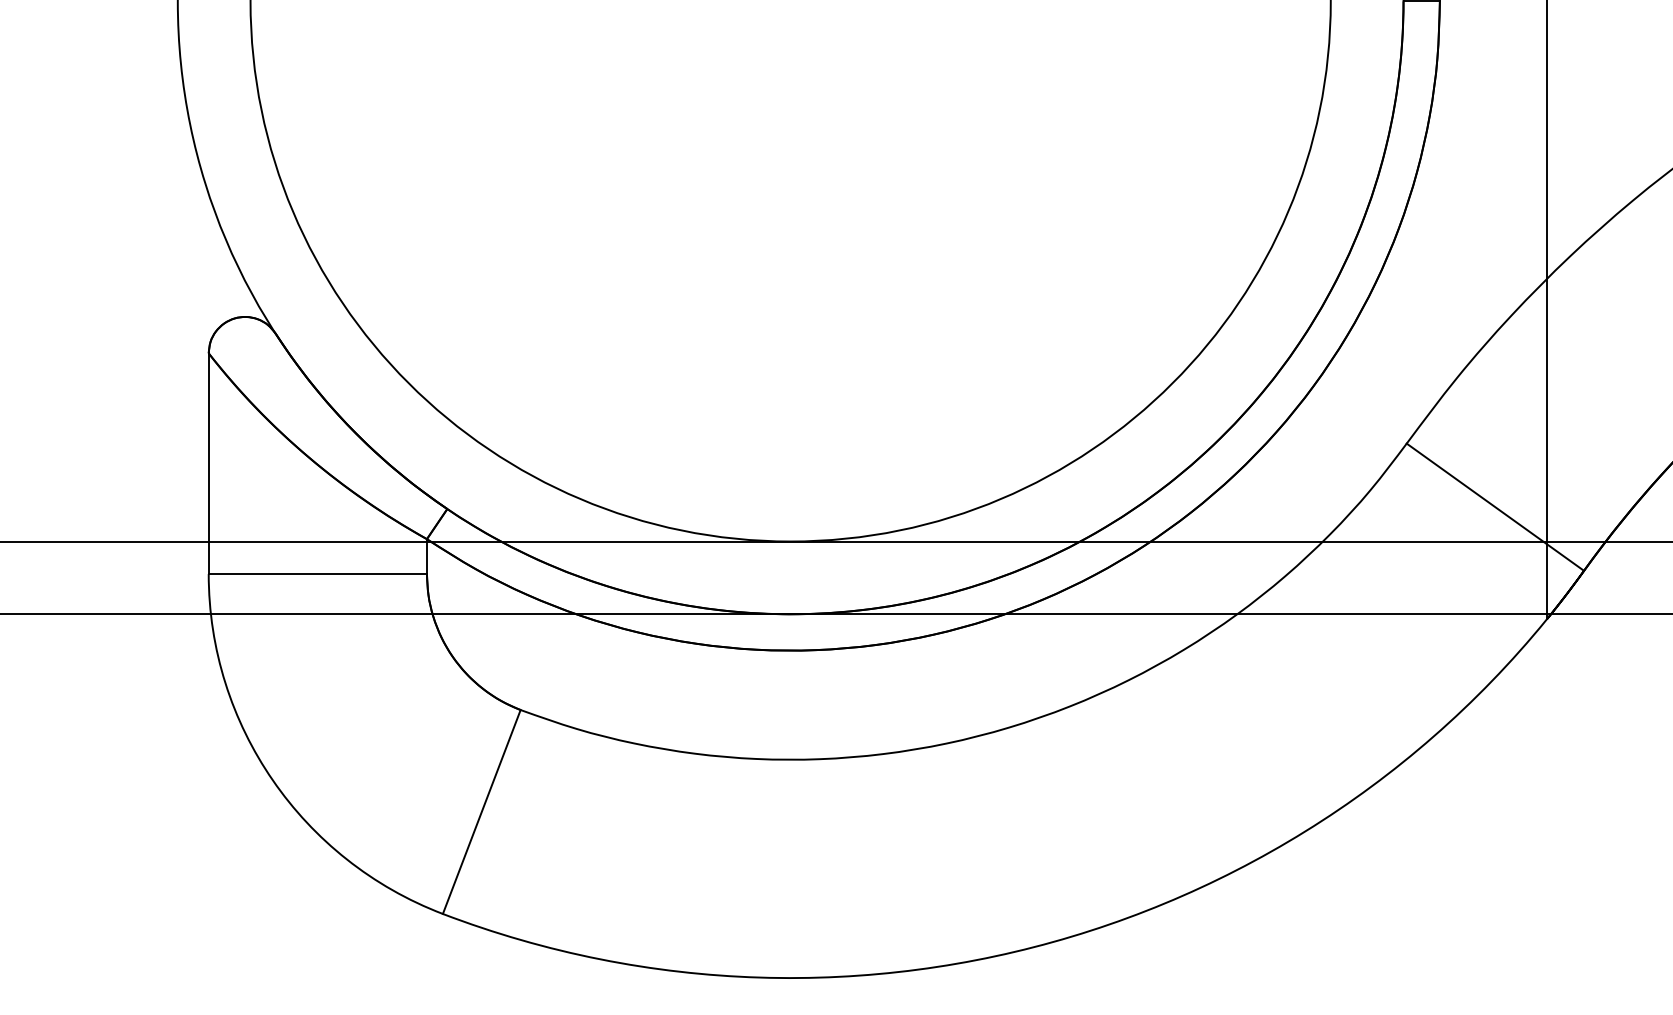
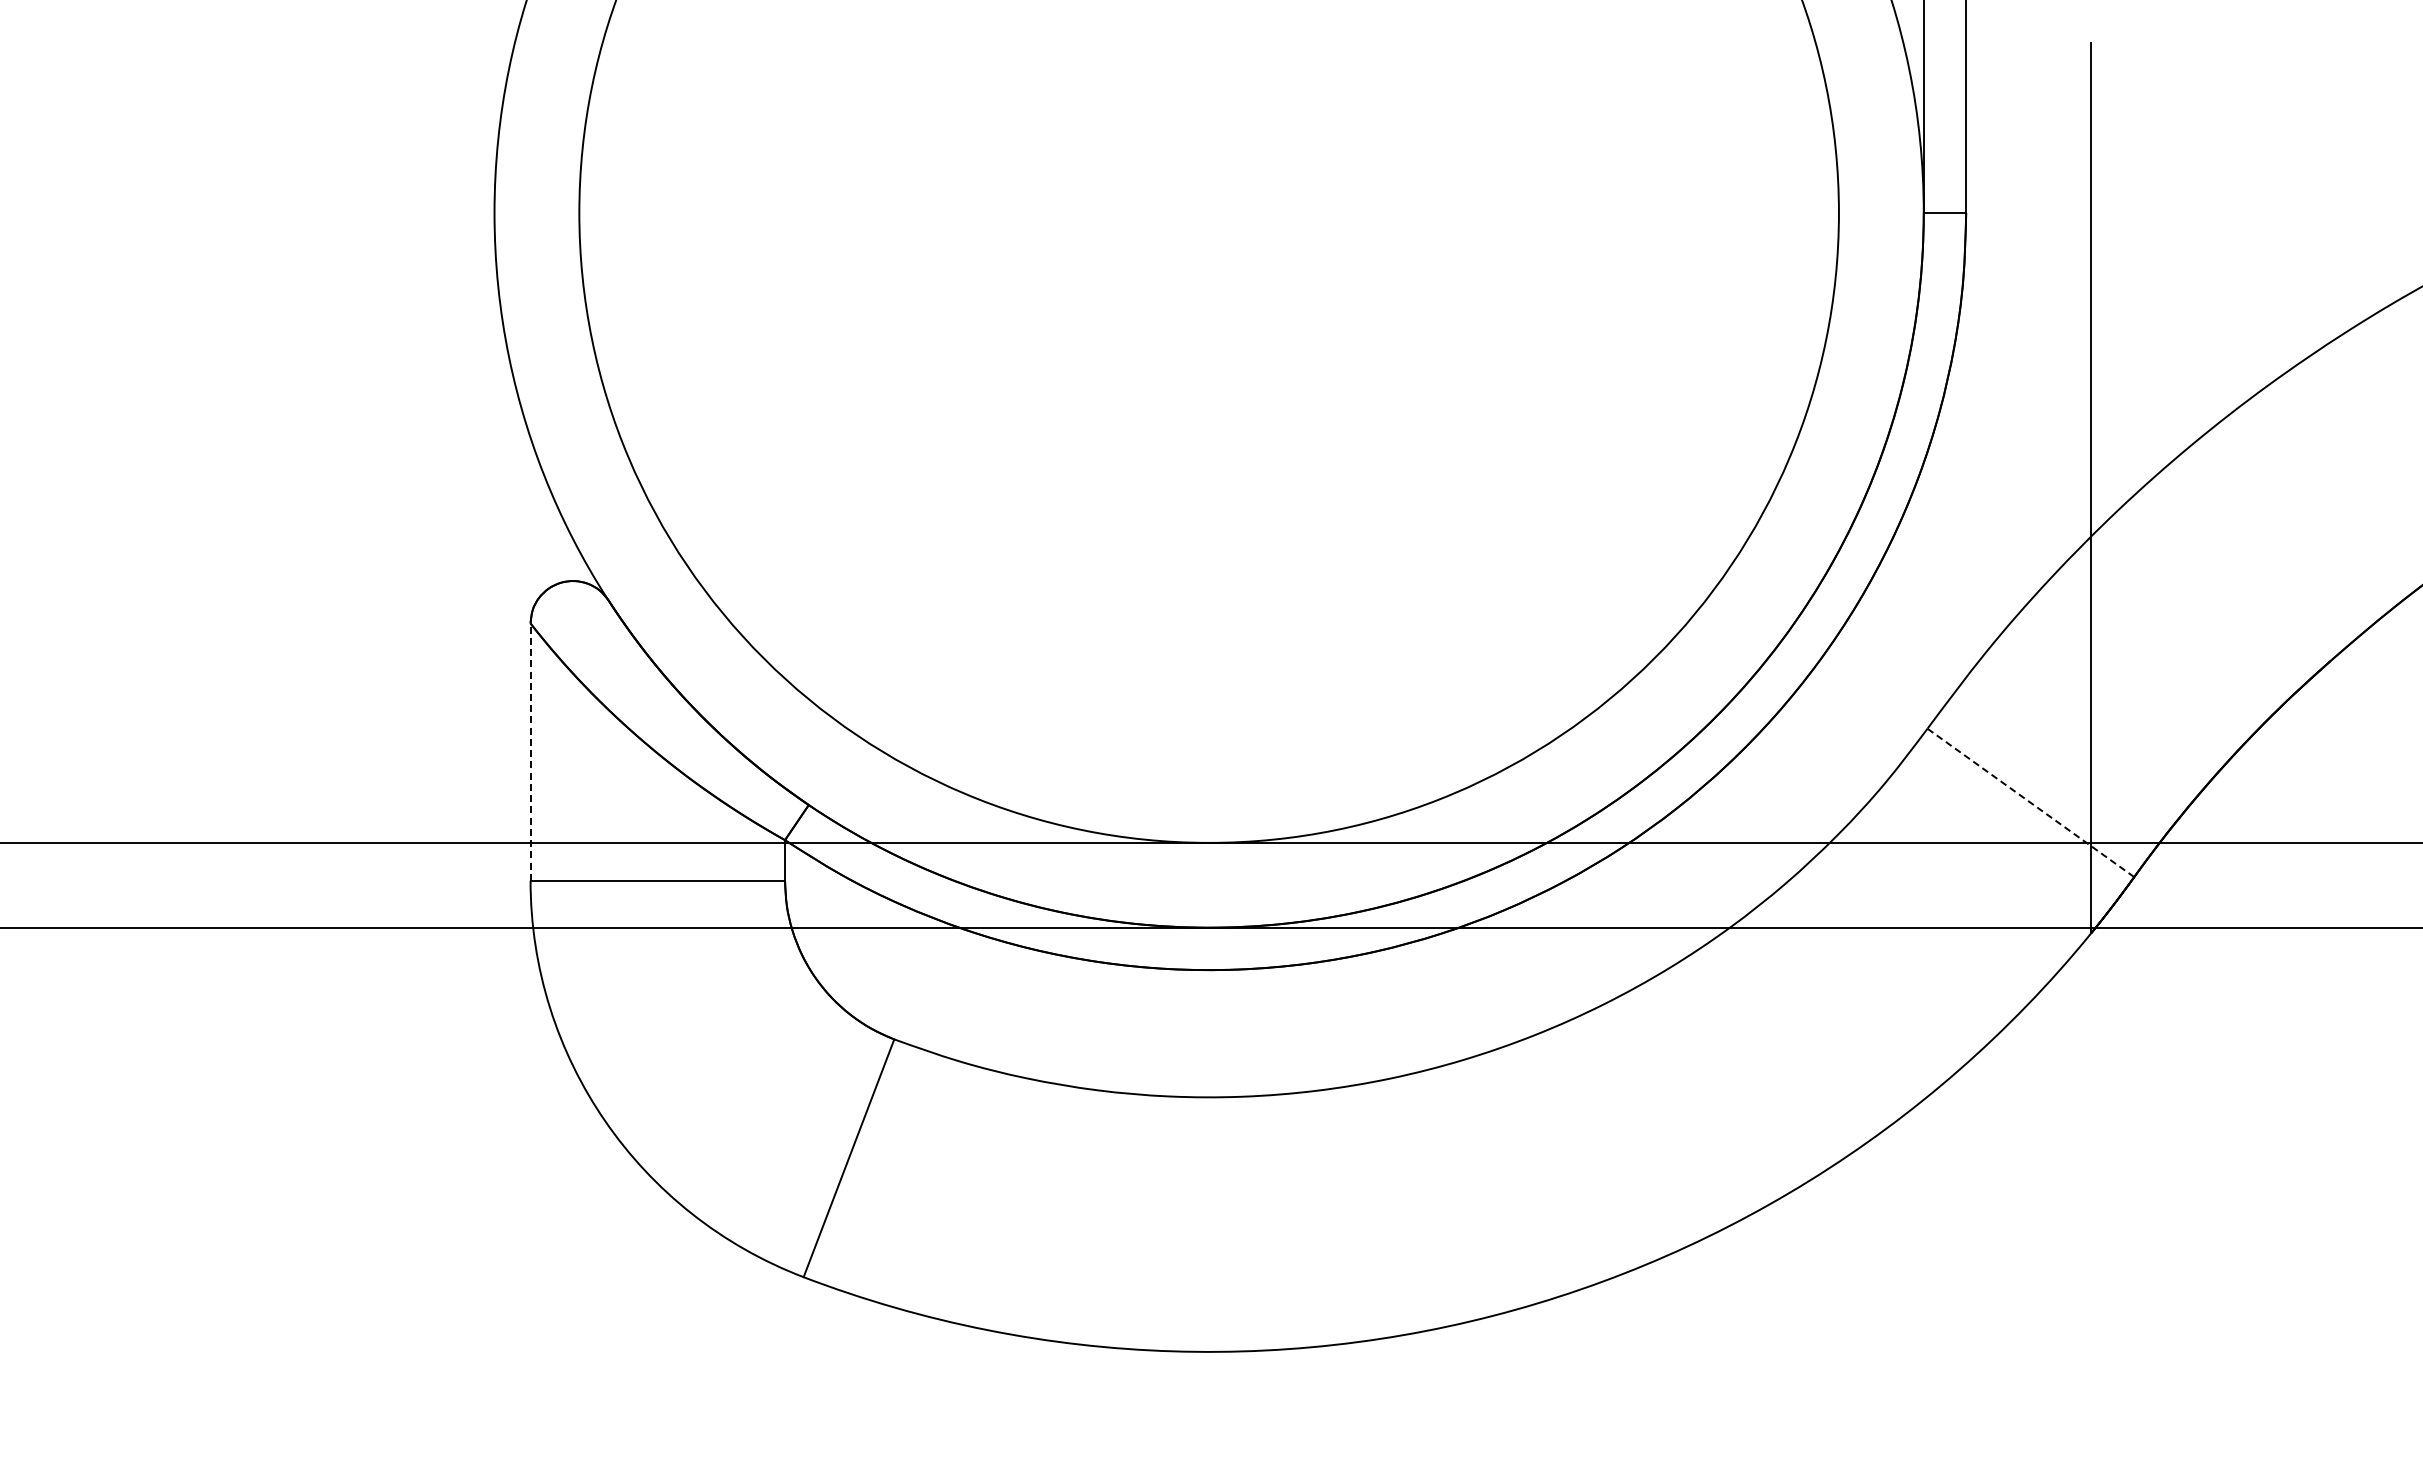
line: (208, 463) -> (530, 752), solid -> dashed
line: (1495, 506) -> (2030, 802), solid -> dashed

